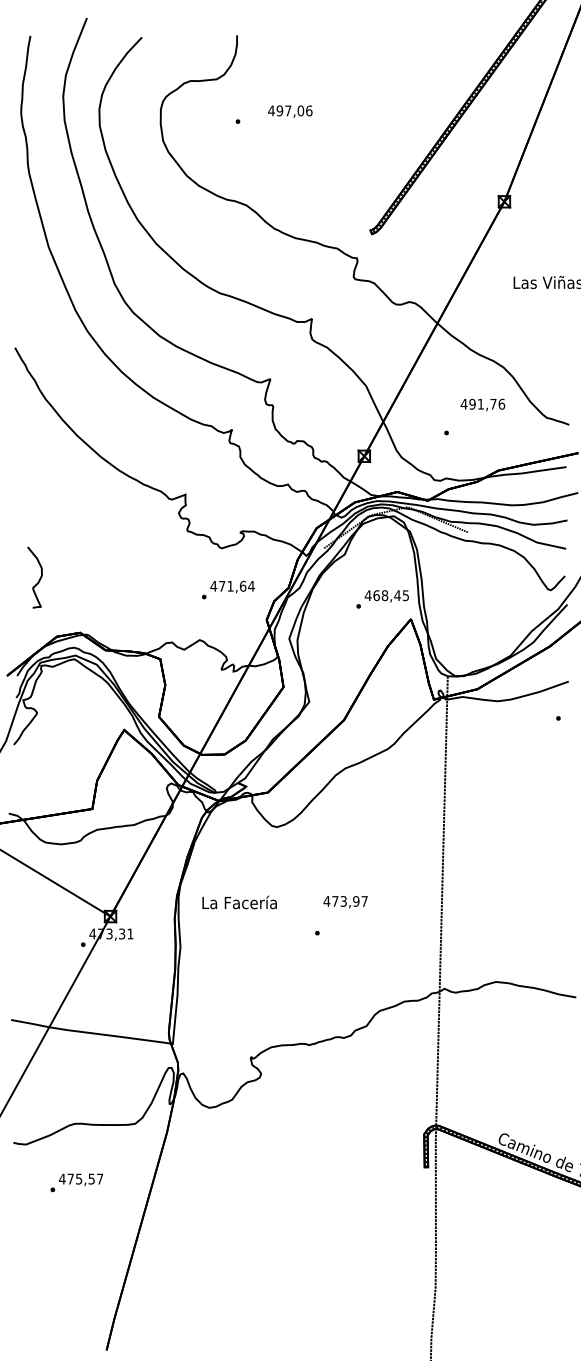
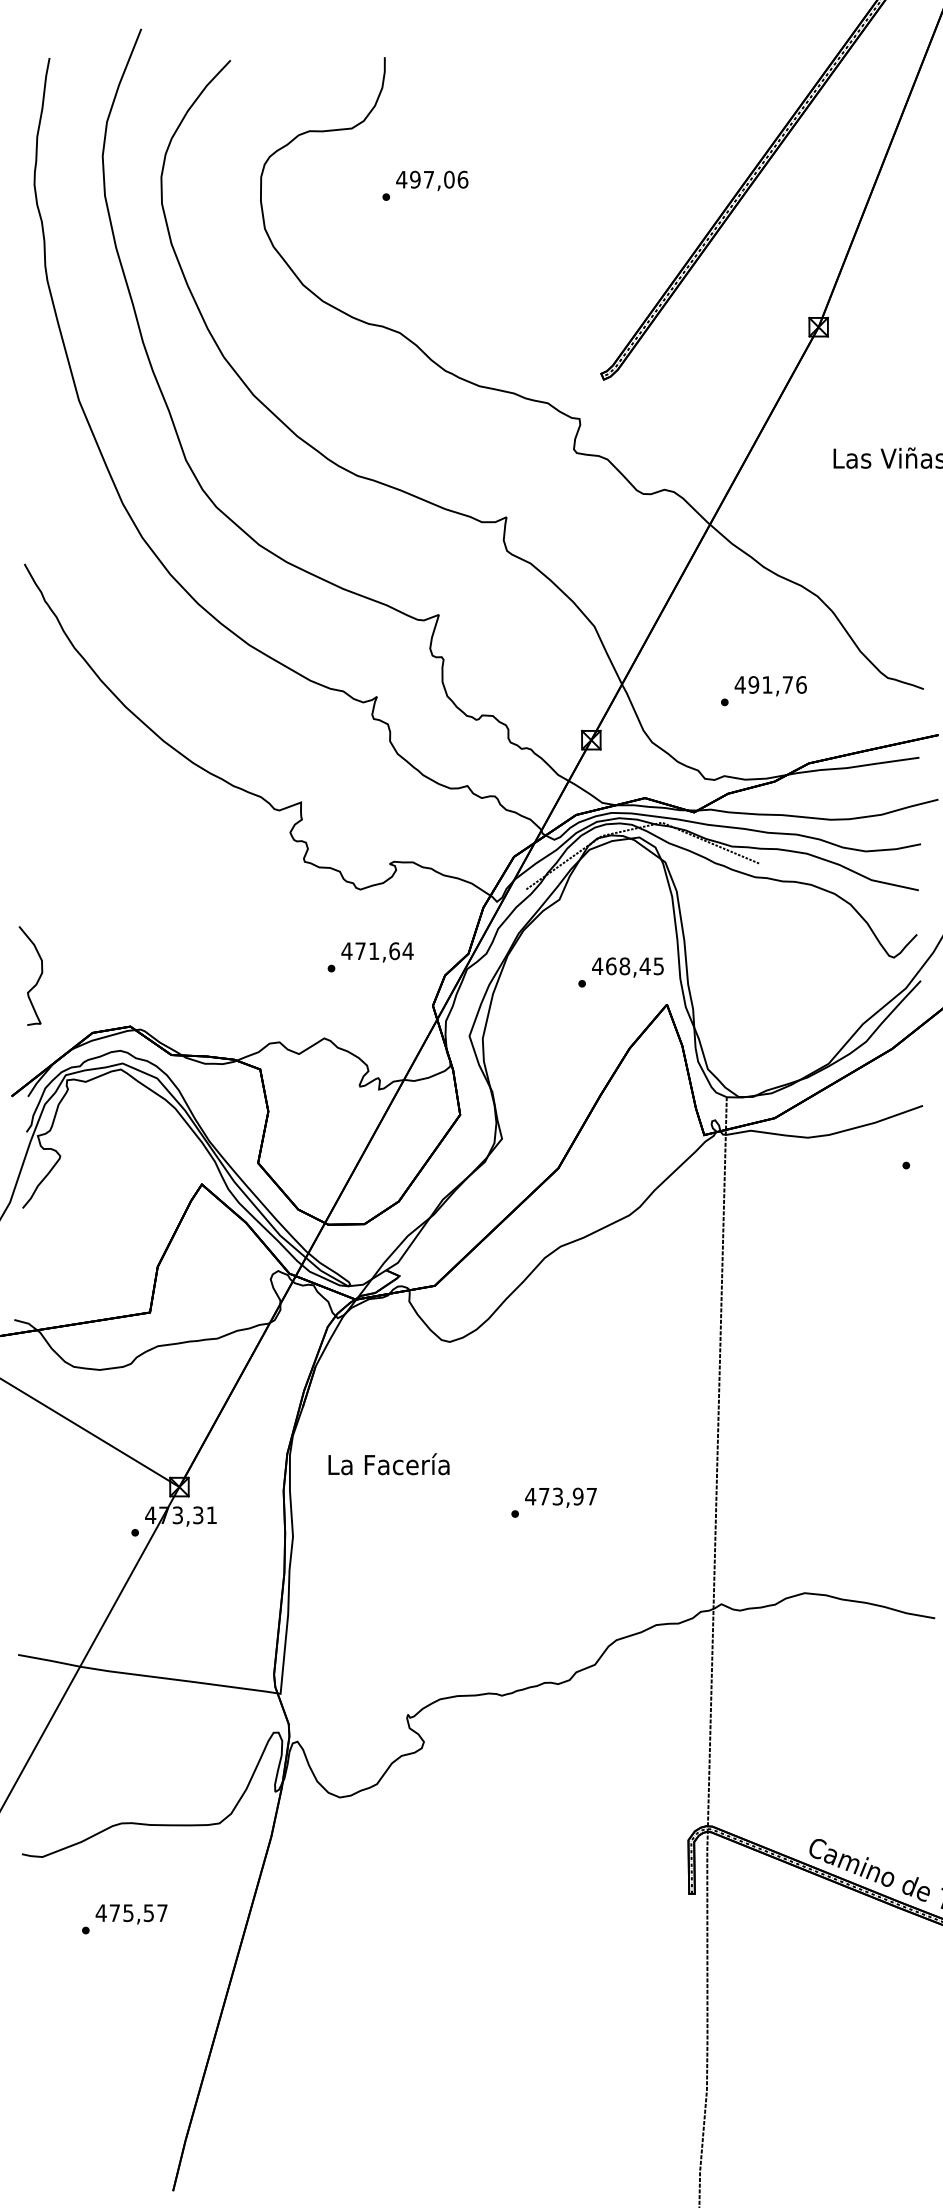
text: (290, 111) -> (432, 180), moved
text: (482, 404) -> (770, 685), moved
curve: (38, 580) -> (36, 980), moved
text: (345, 902) -> (560, 1498), moved

